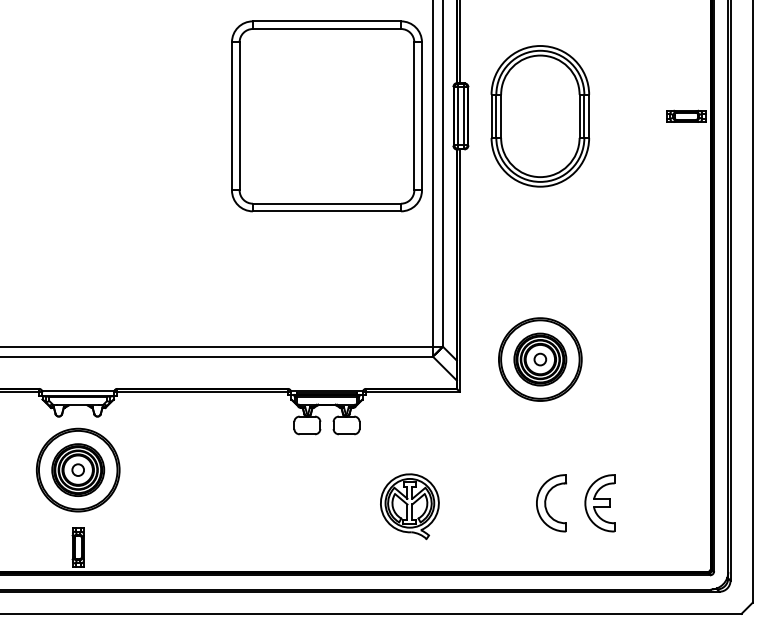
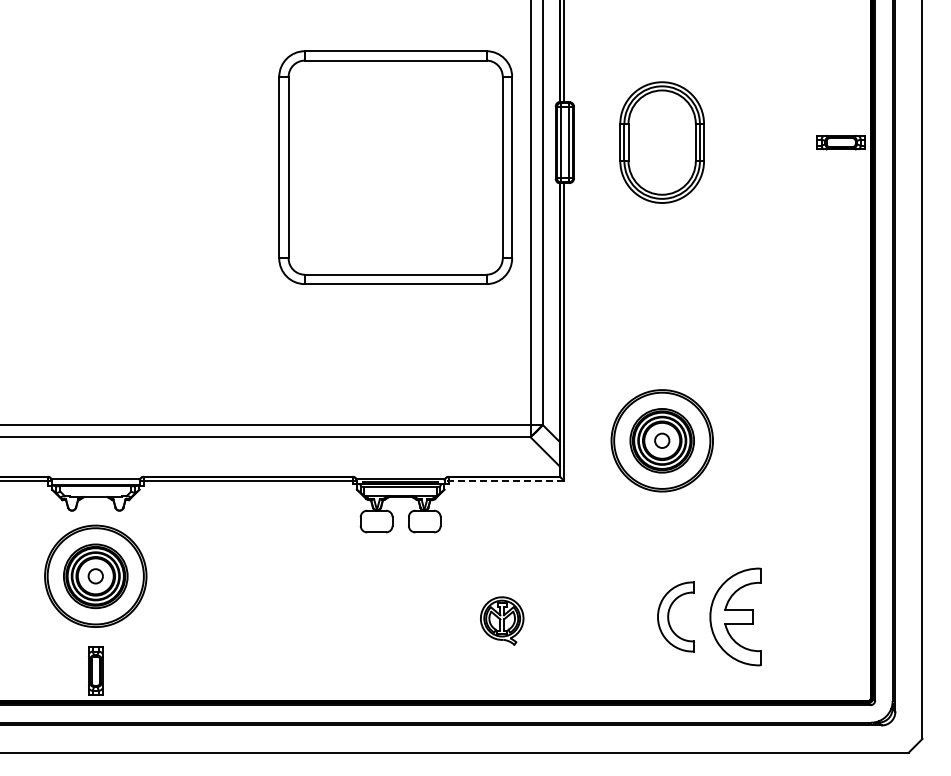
part: (326, 116) -> (395, 167), moved
part: (539, 116) -> (661, 142), size x0.7
line: (411, 392) -> (504, 481), solid -> dashed
part: (599, 502) -> (734, 616), size x1.4
part: (409, 506) -> (501, 620), size x0.6

